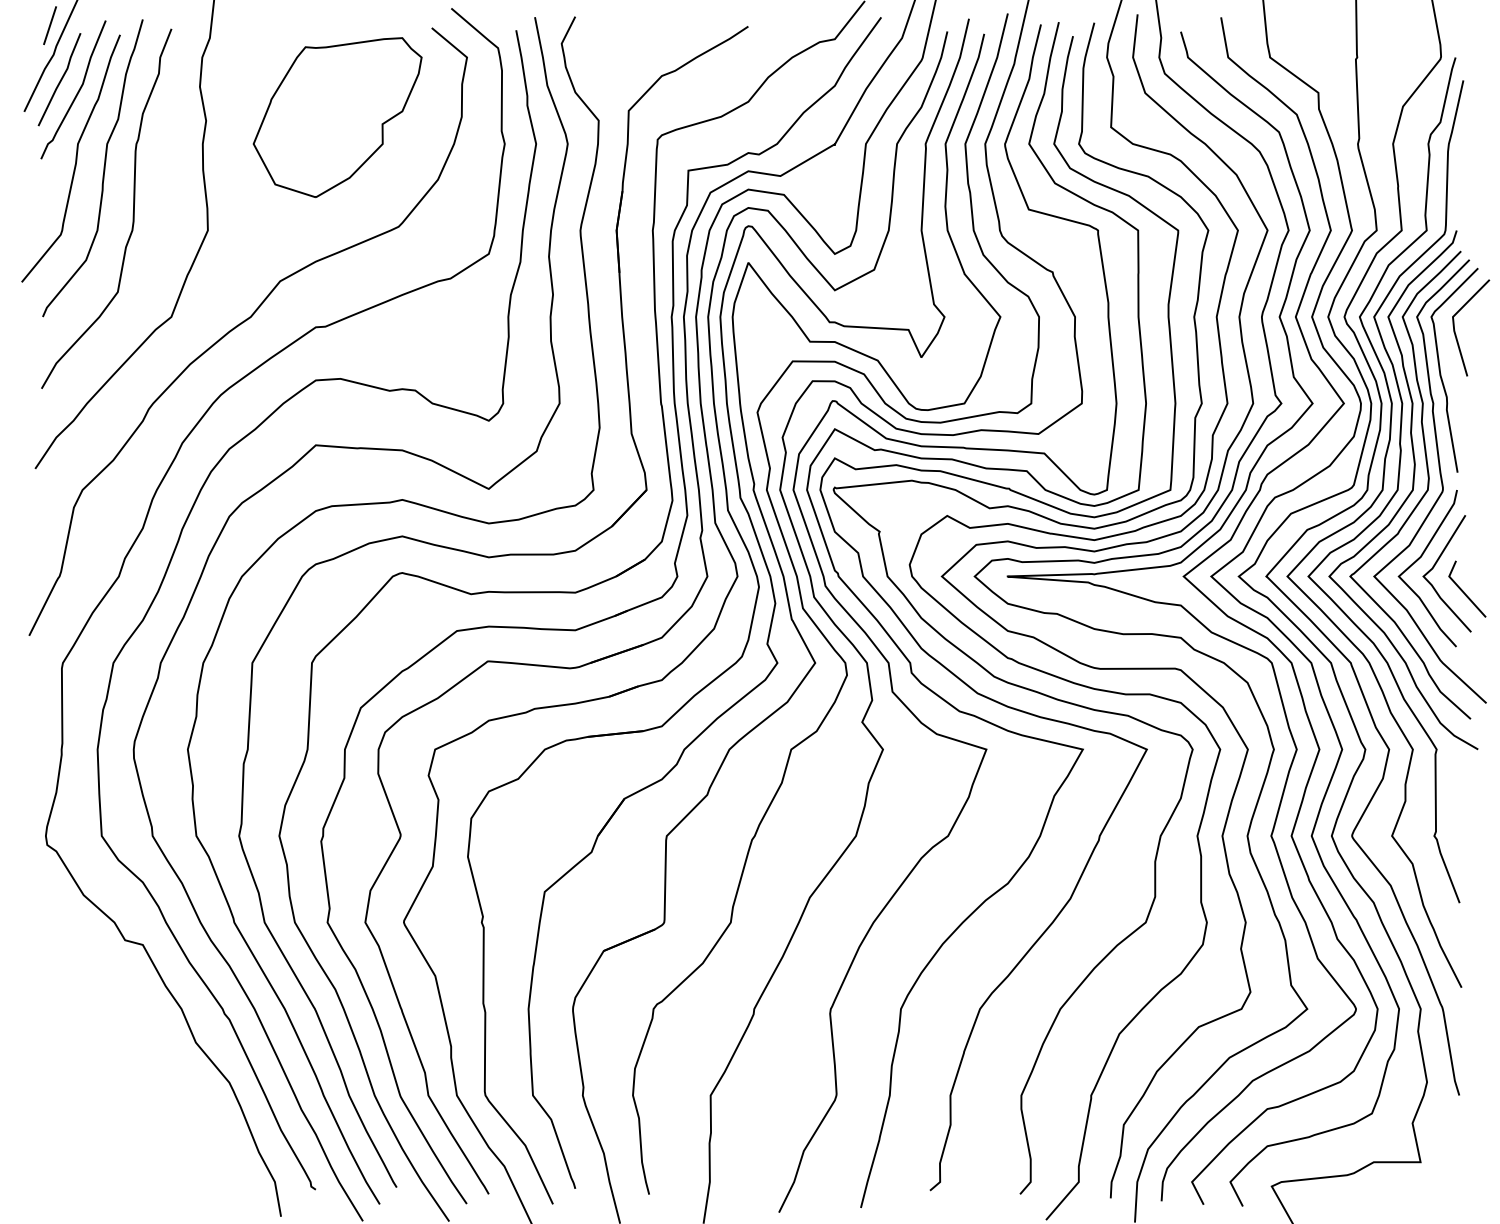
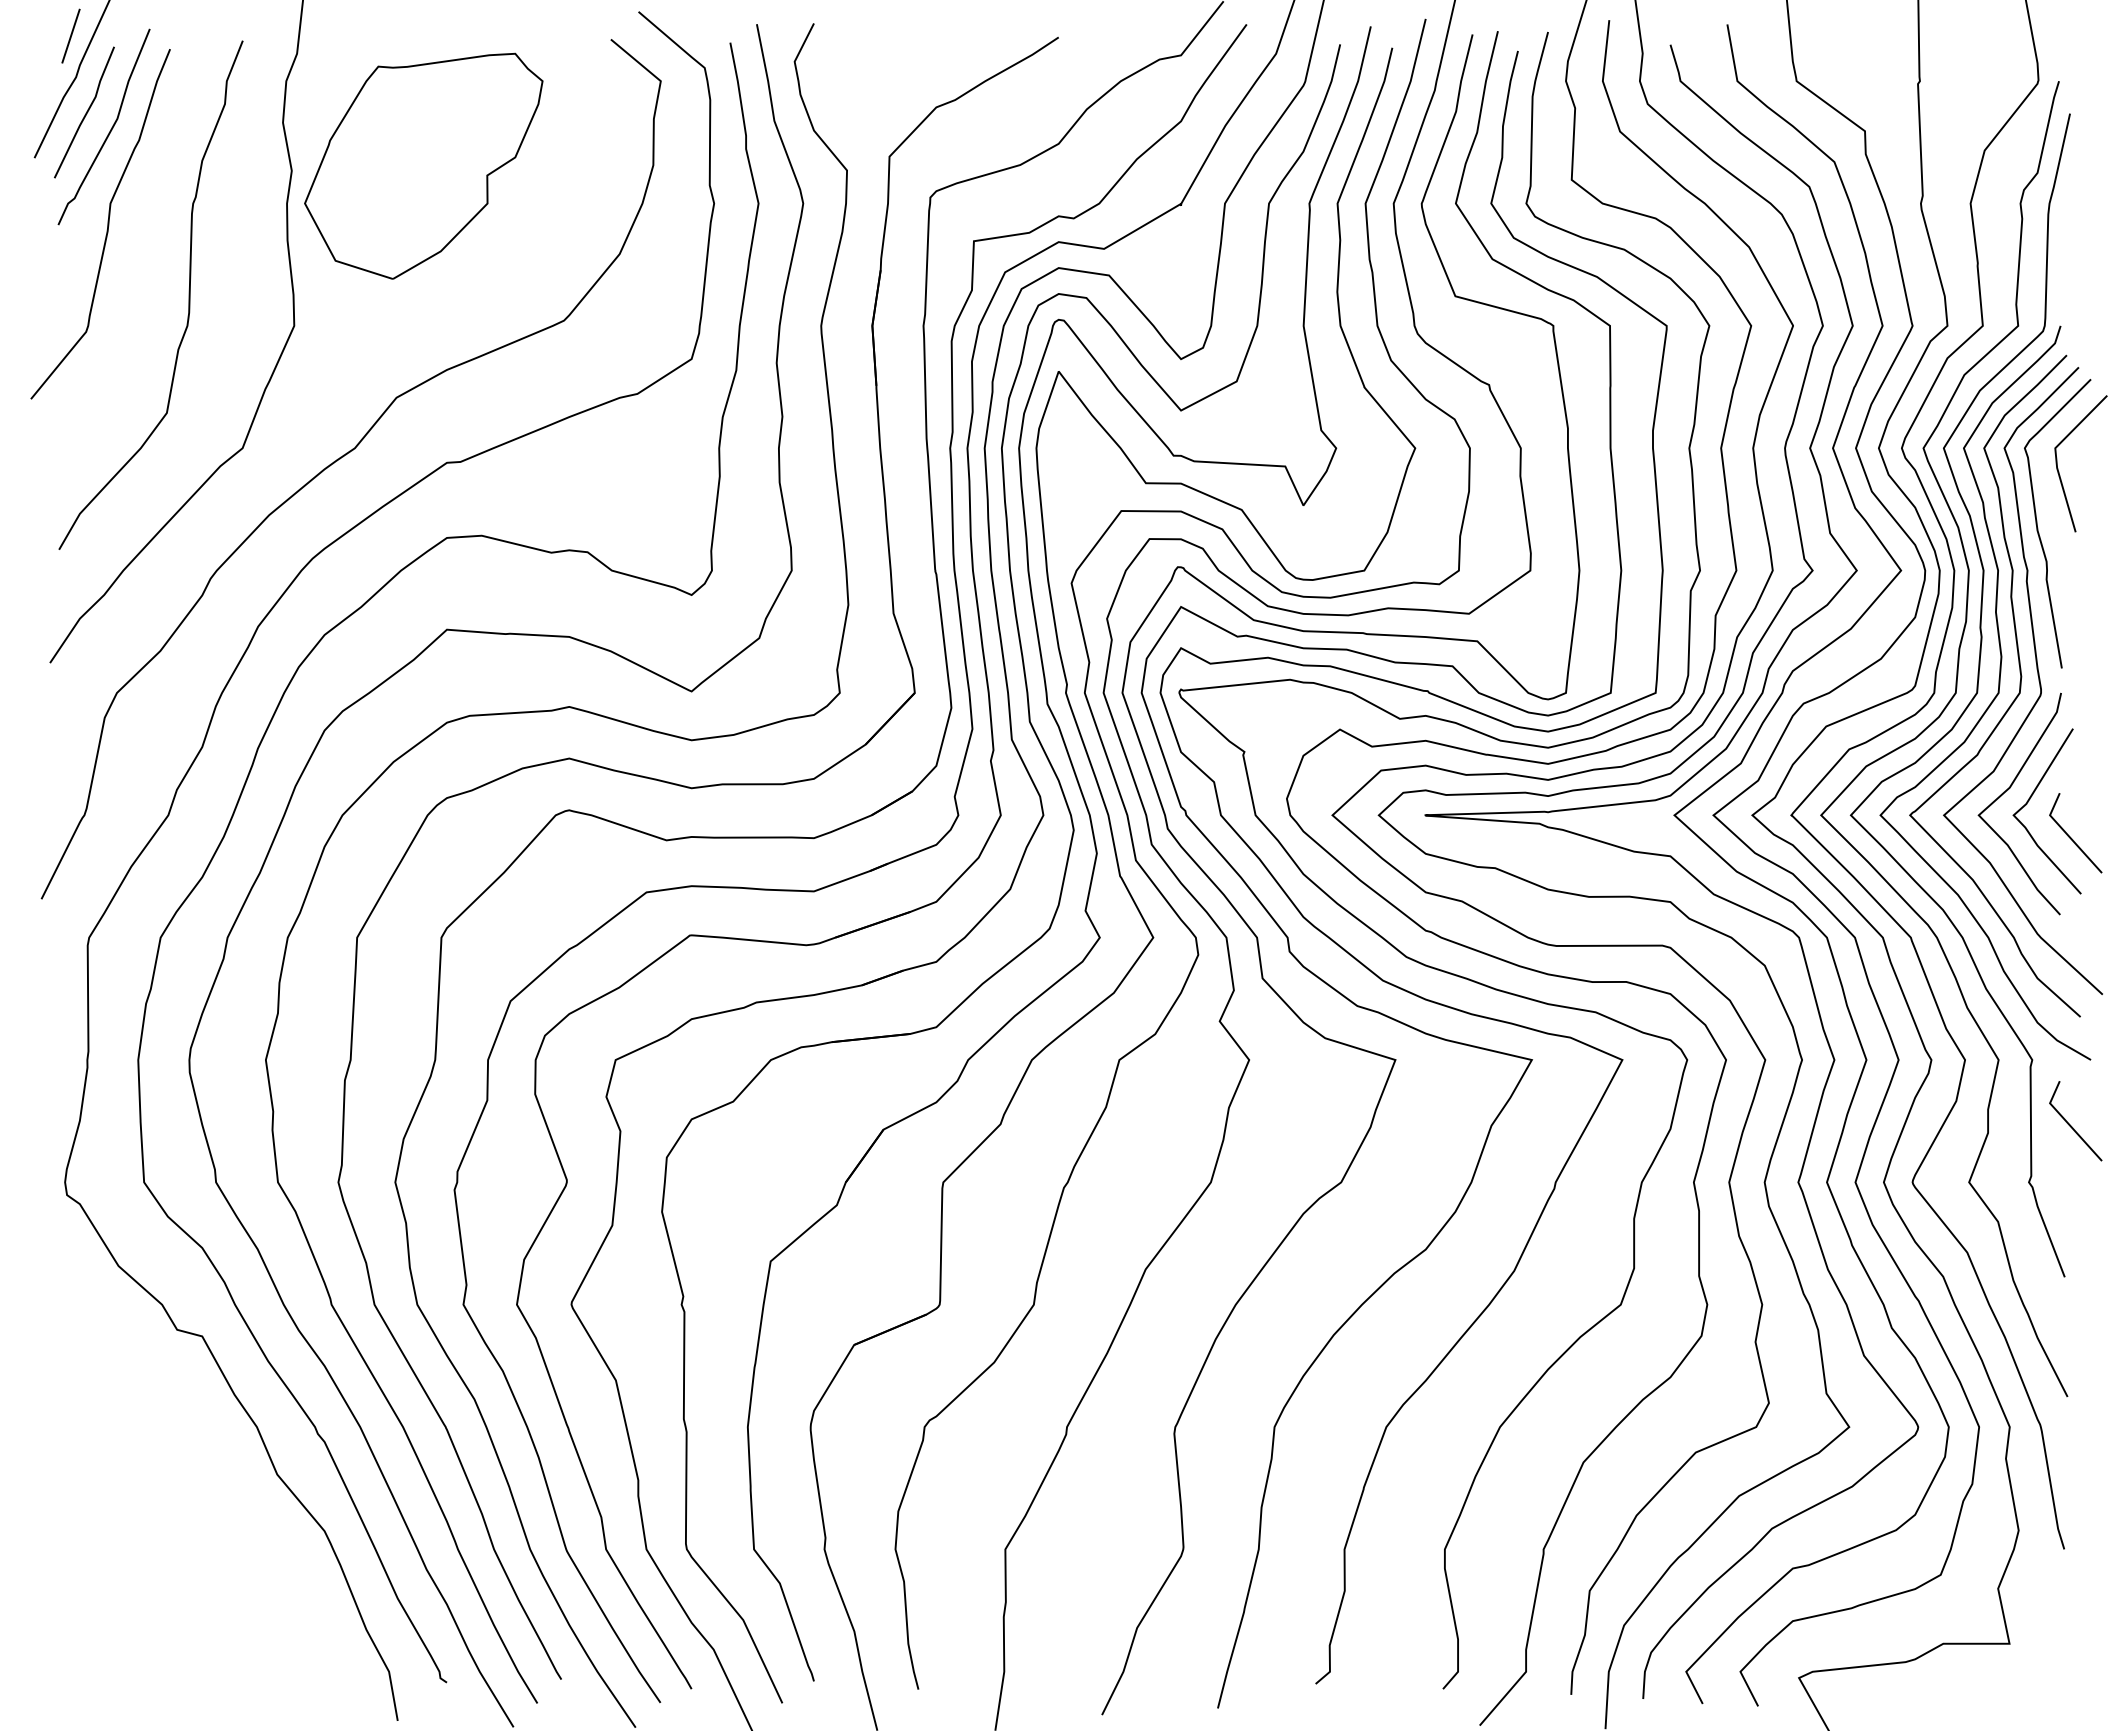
part: (337, 117) -> (423, 165), moved
curve: (103, 170) -> (146, 240), removed
line: (1464, 795) -> (2071, 1125), added

